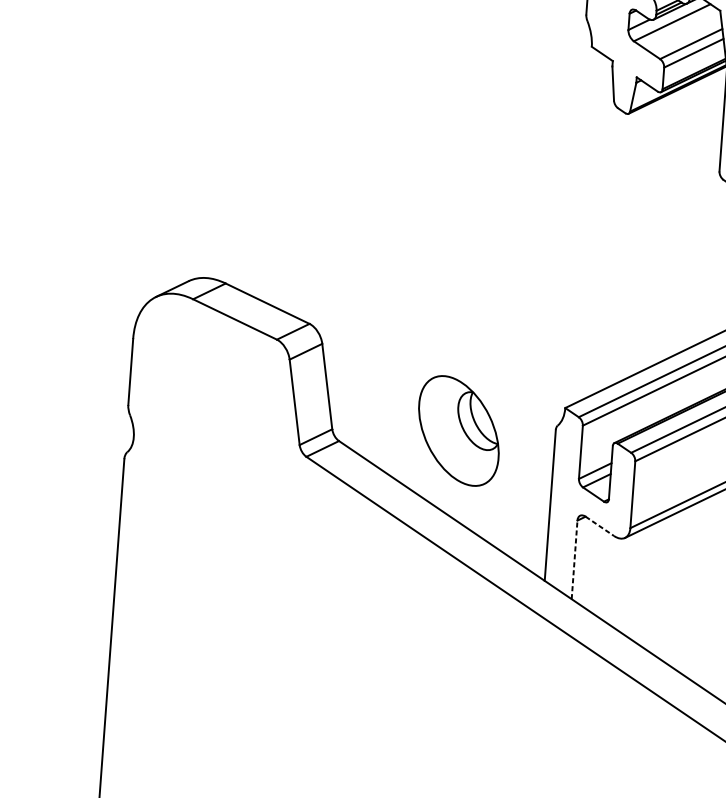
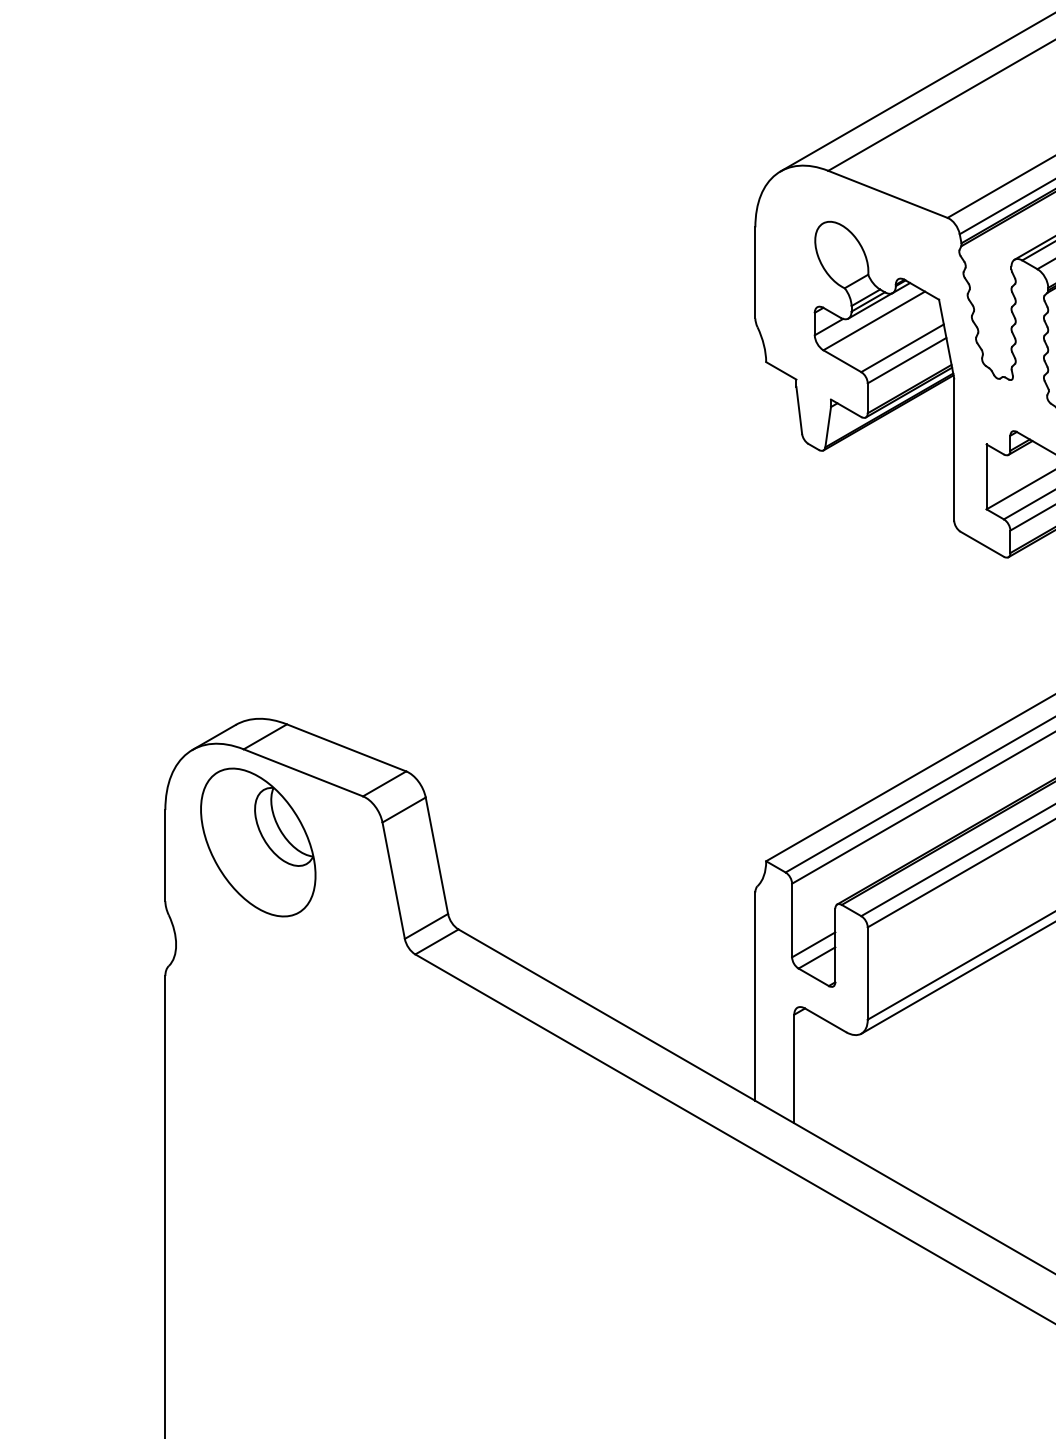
part: (459, 430) -> (258, 842), moved
line: (599, 526) -> (825, 1020), dashed -> solid
line: (574, 559) -> (794, 1068), dashed -> solid

